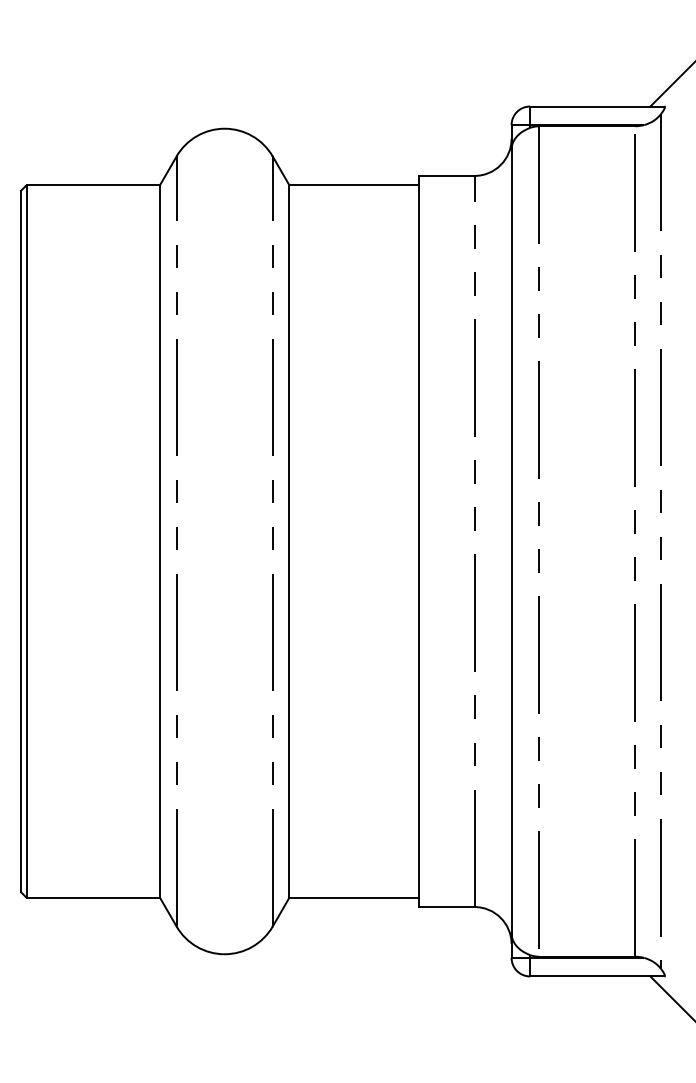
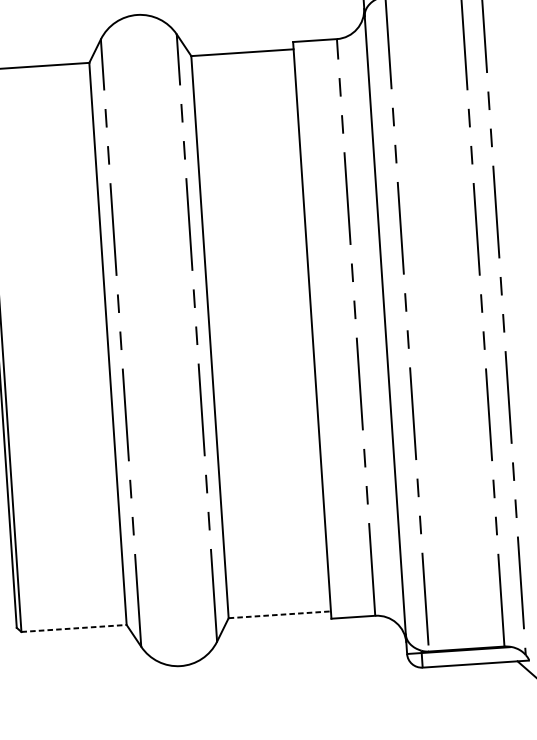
line: (93, 897) -> (74, 628), solid -> dashed
line: (354, 897) -> (280, 614), solid -> dashed

